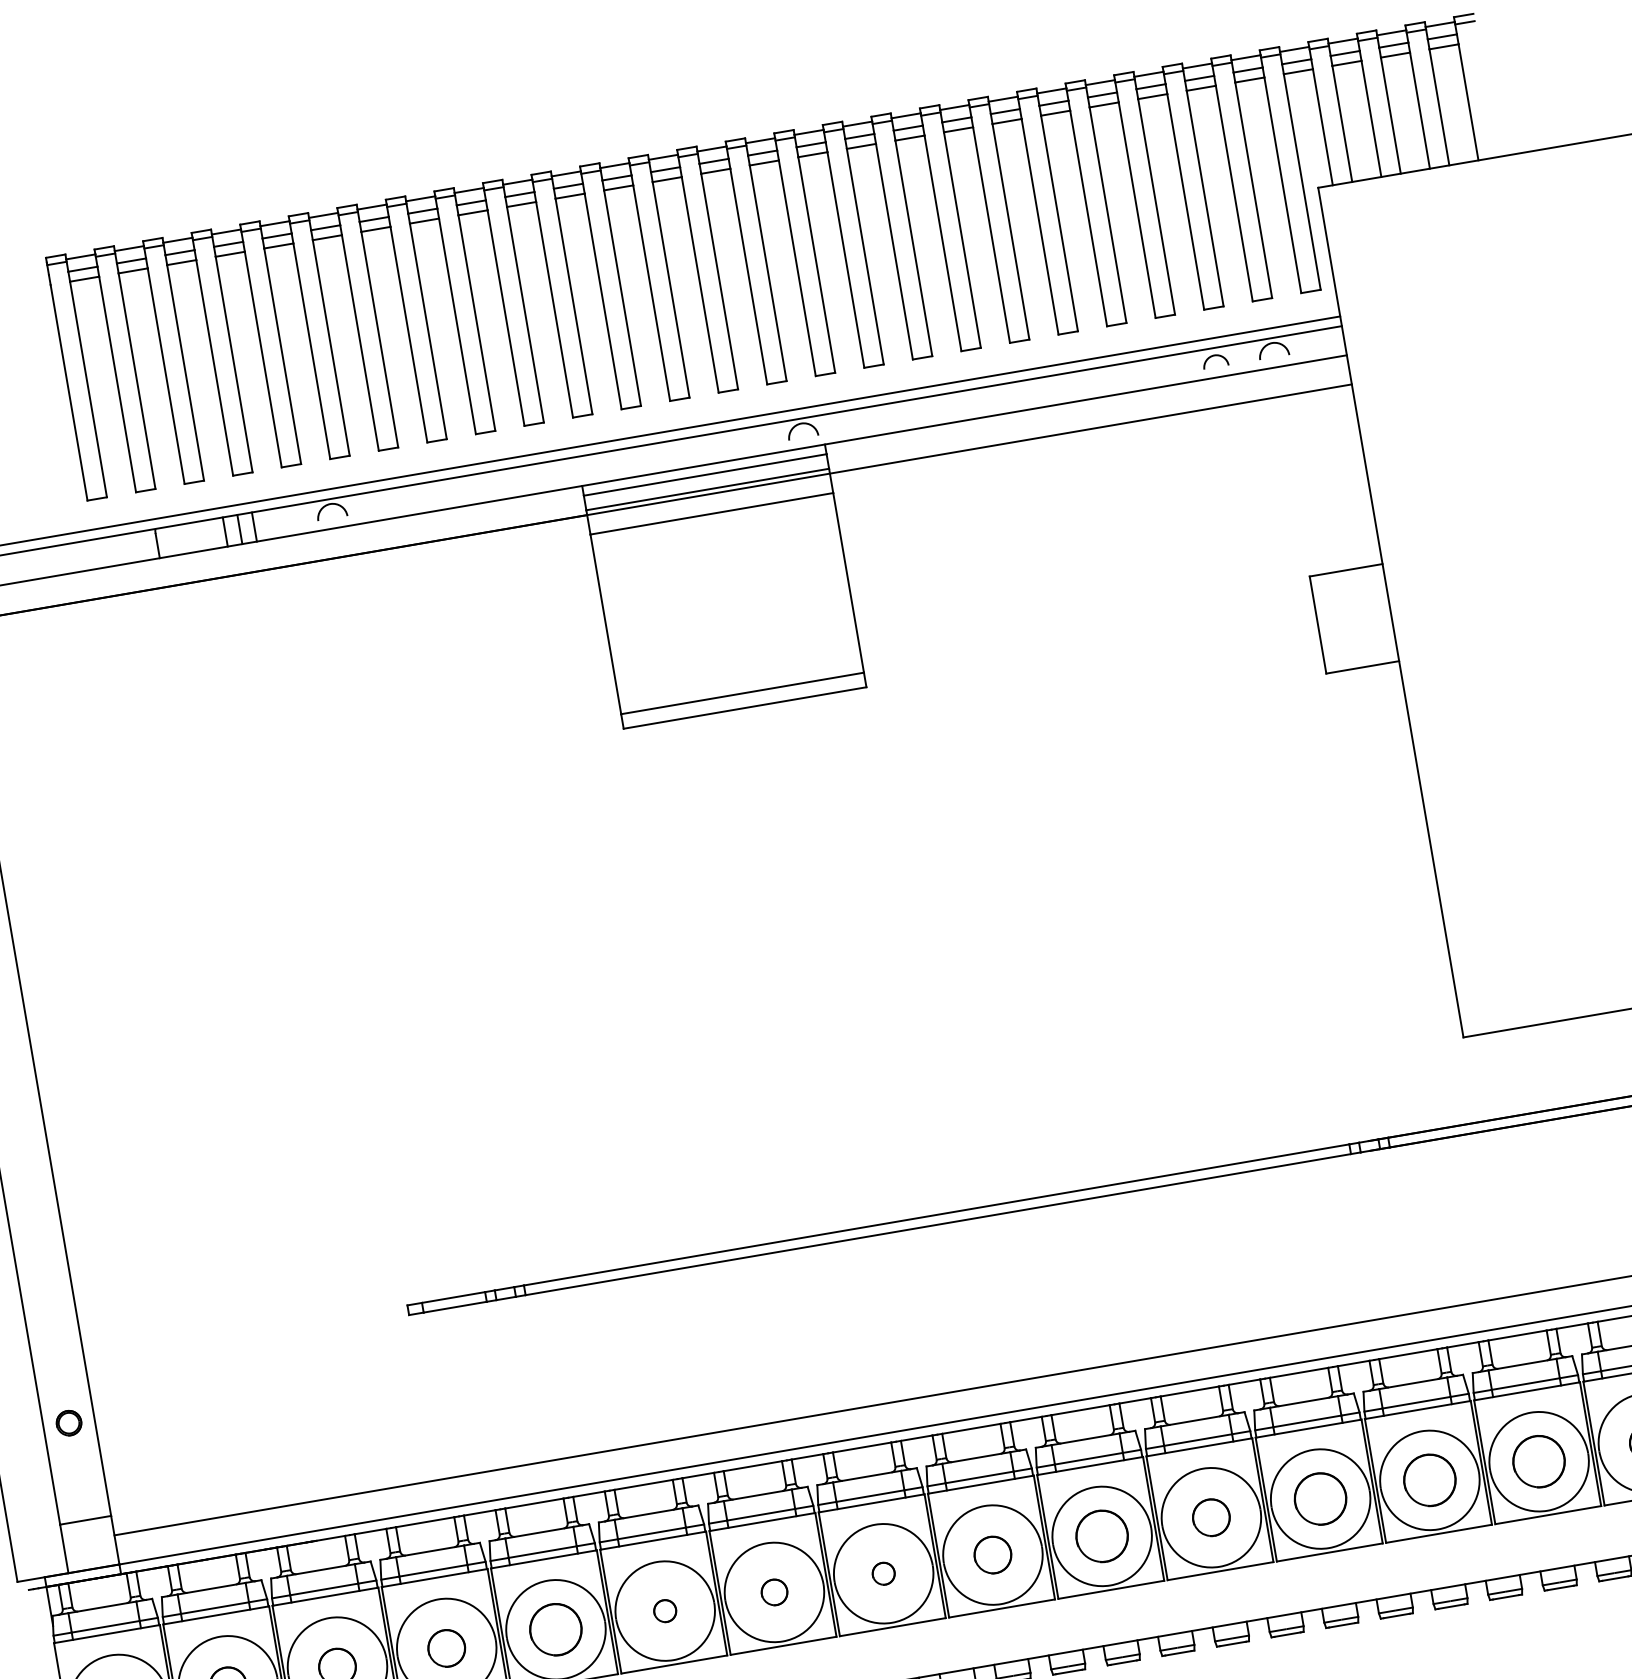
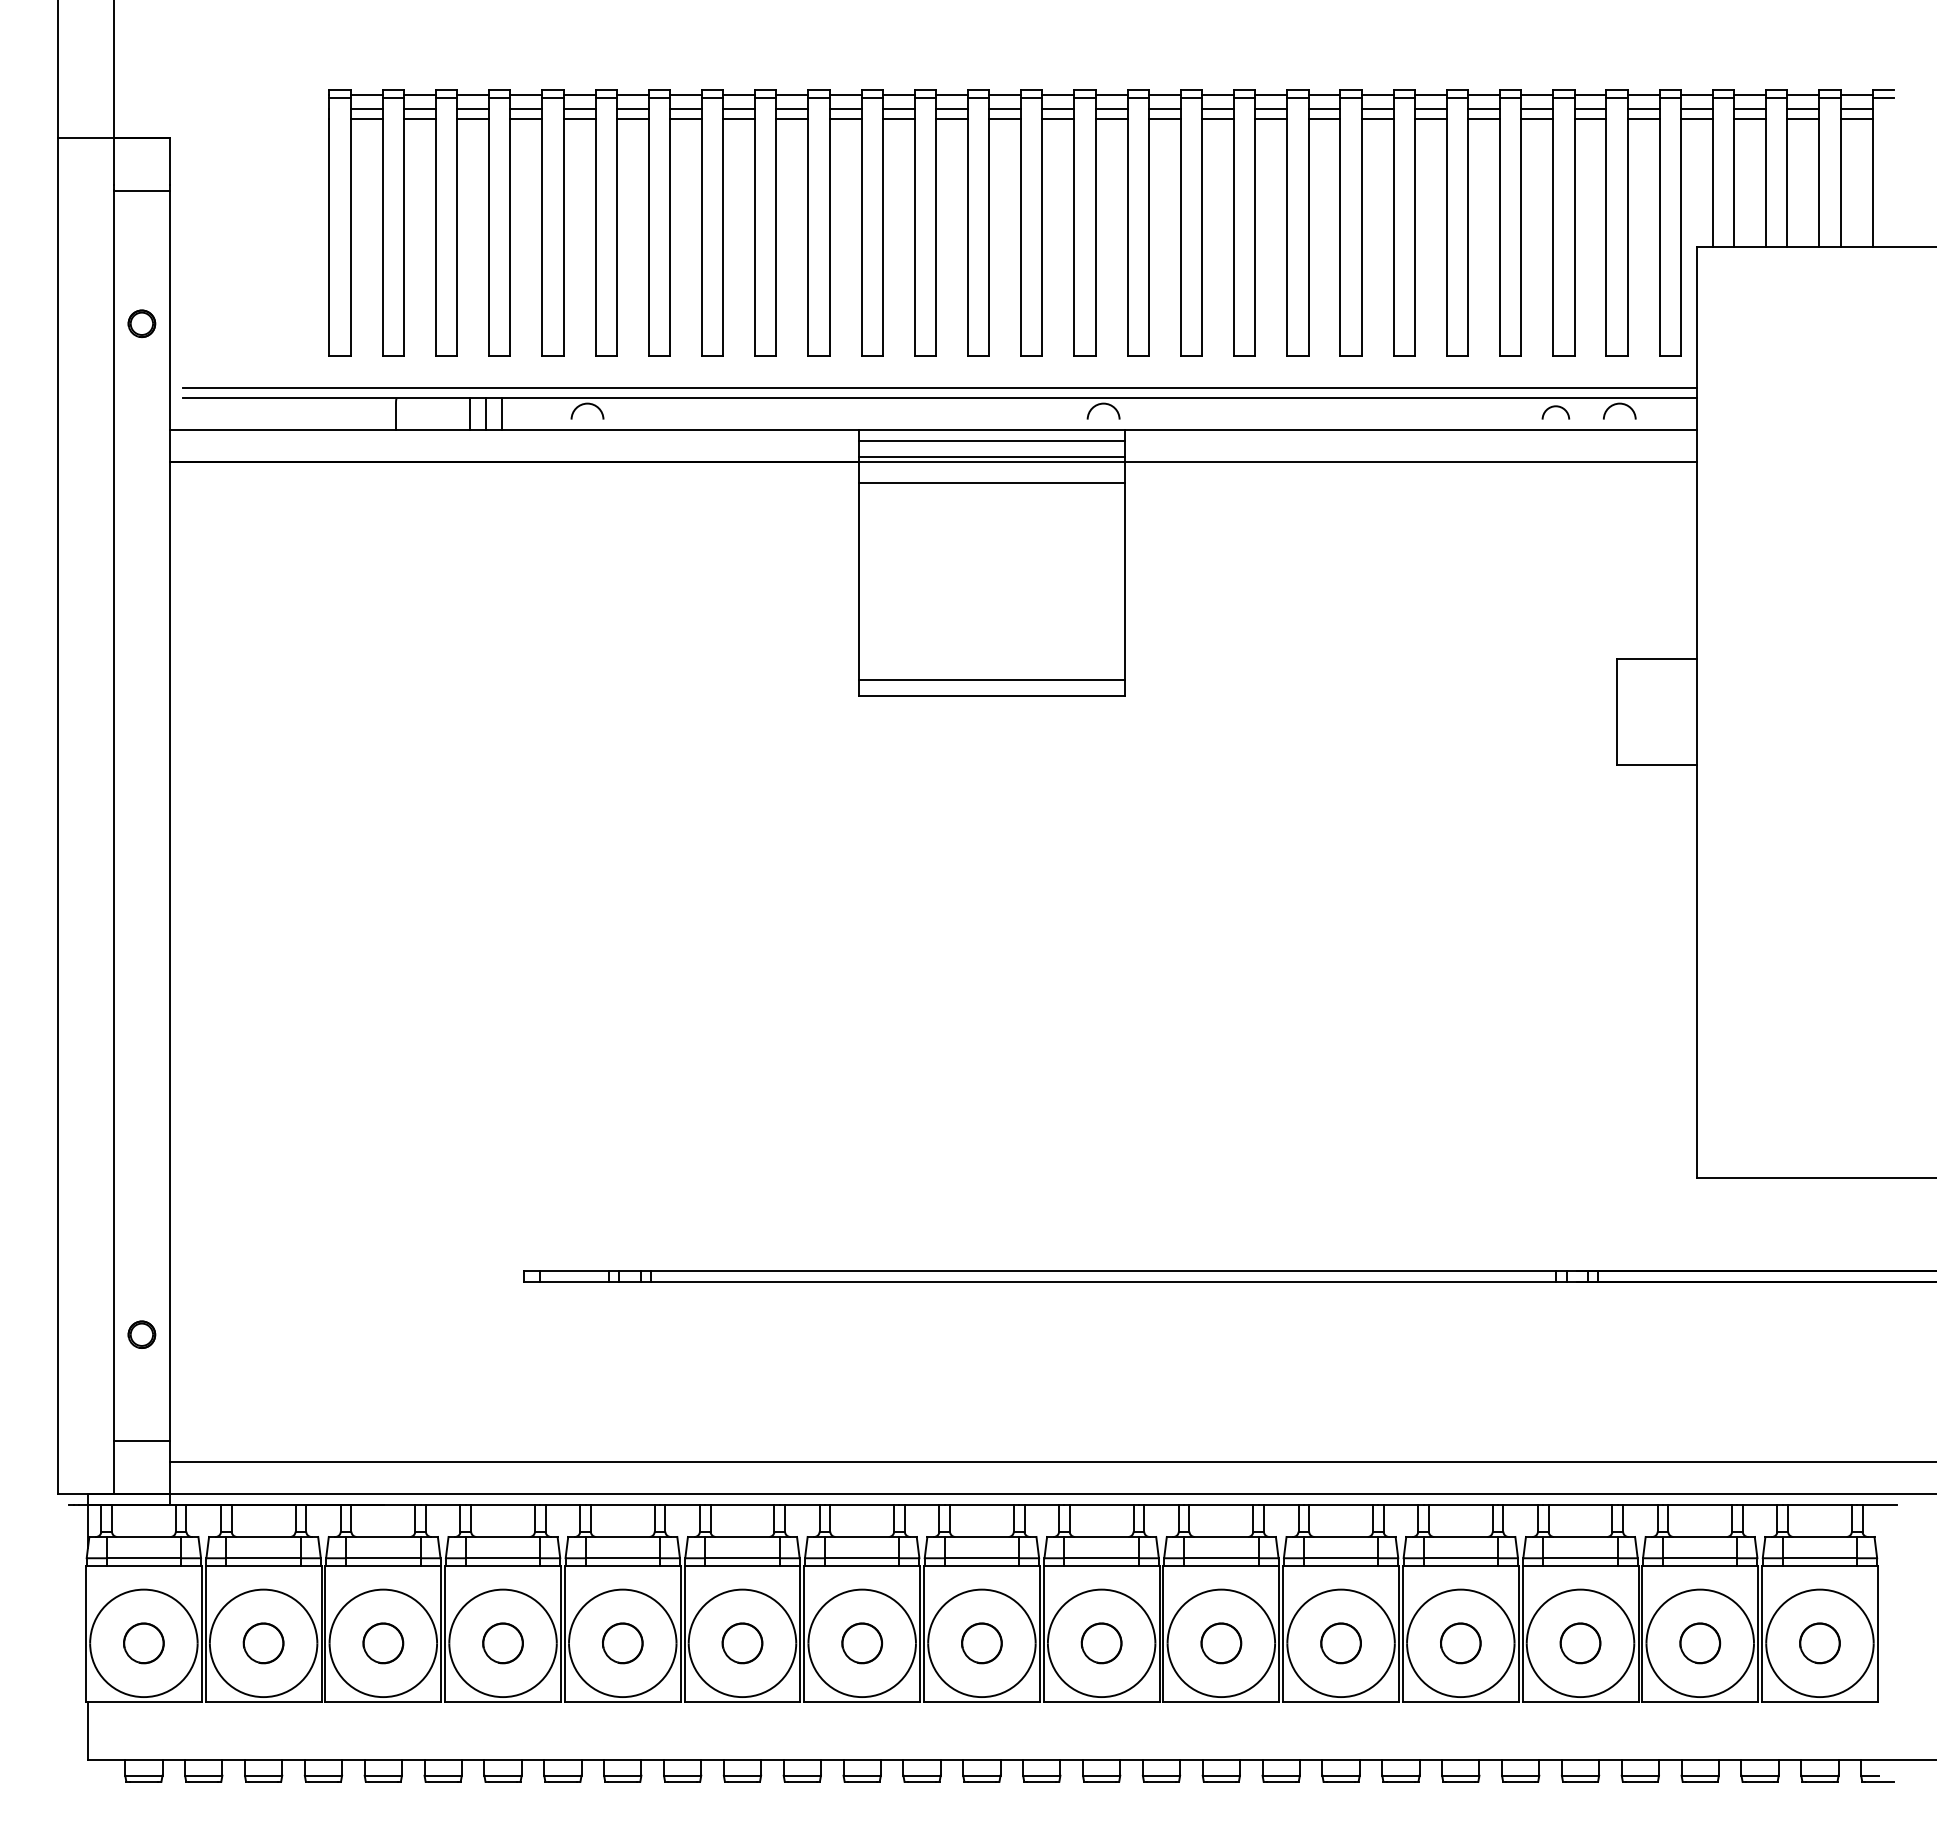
part: (1539, 1461) -> (1700, 1643), size x0.71
part: (1429, 1480) -> (1580, 1643), size x0.71
part: (1320, 1499) -> (1460, 1643), size x0.71
part: (1102, 1536) -> (1221, 1643), size x0.71
part: (883, 1573) -> (981, 1643), size x1.67
part: (774, 1592) -> (862, 1643), size x1.43
part: (665, 1611) -> (742, 1643), size x1.67
part: (555, 1629) -> (622, 1643), size x0.71

